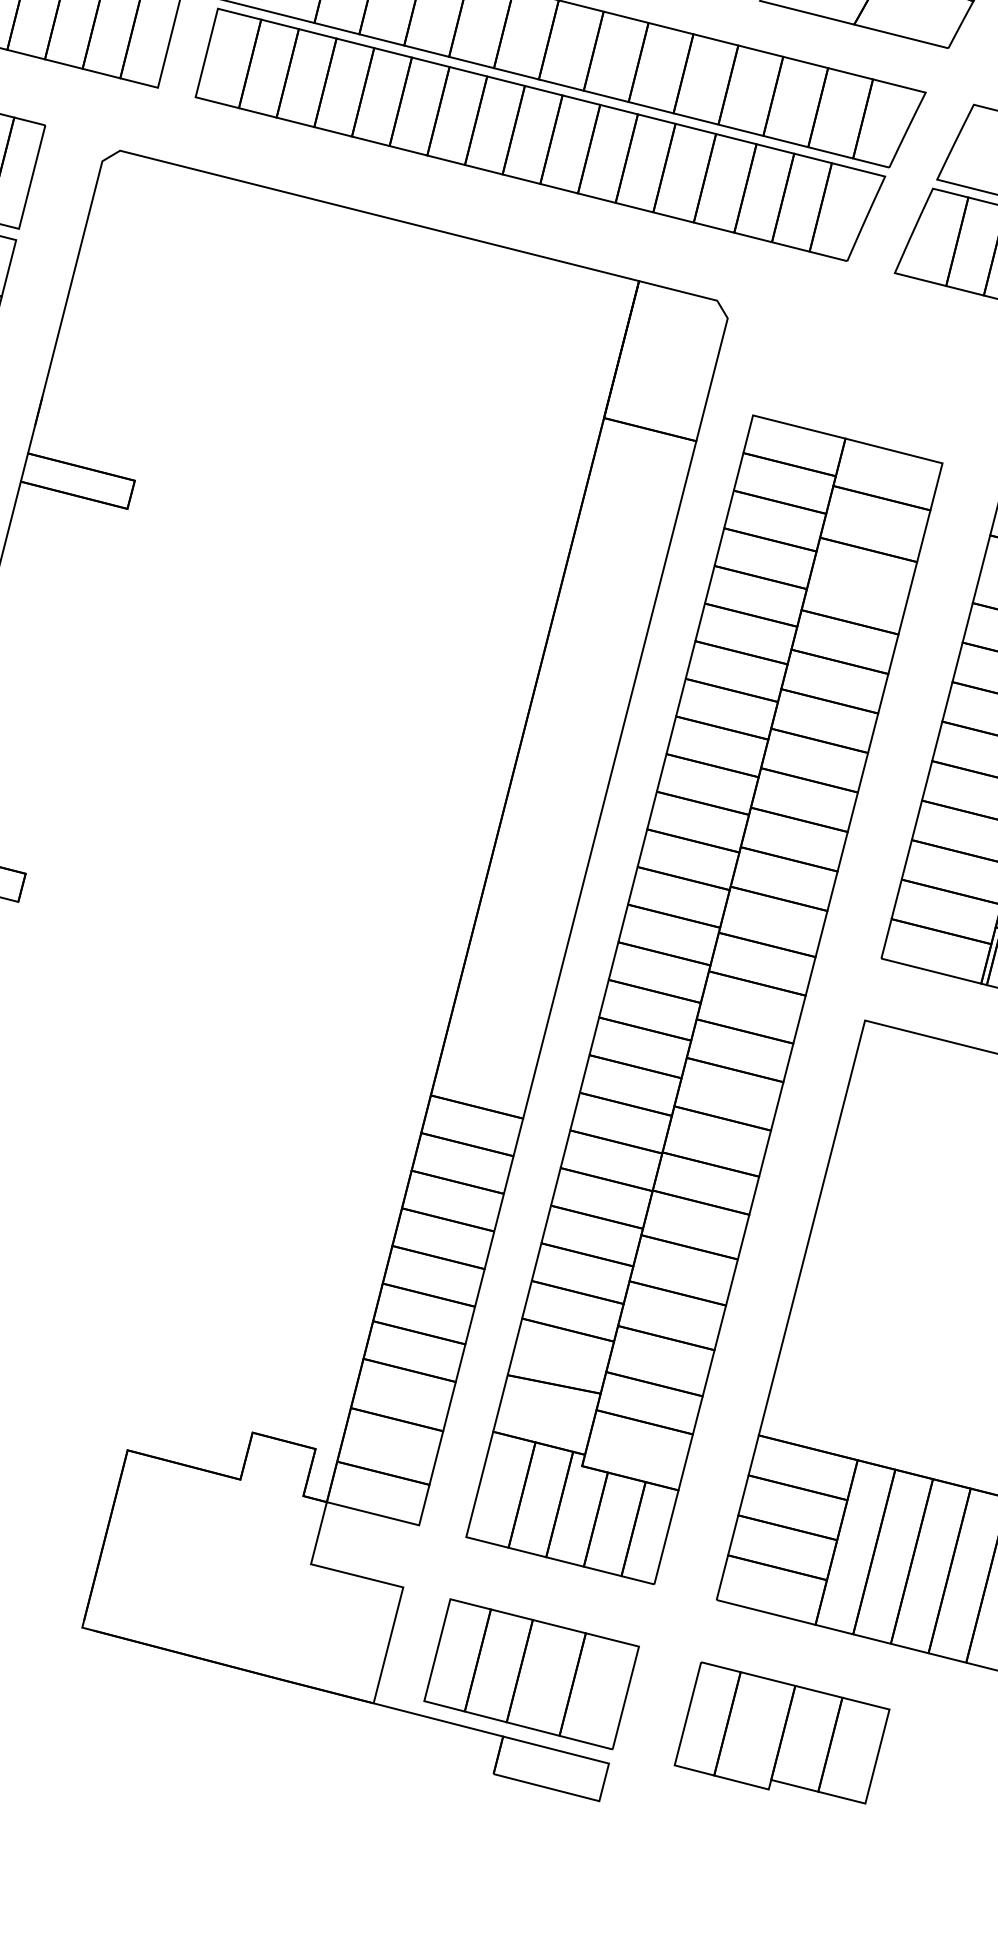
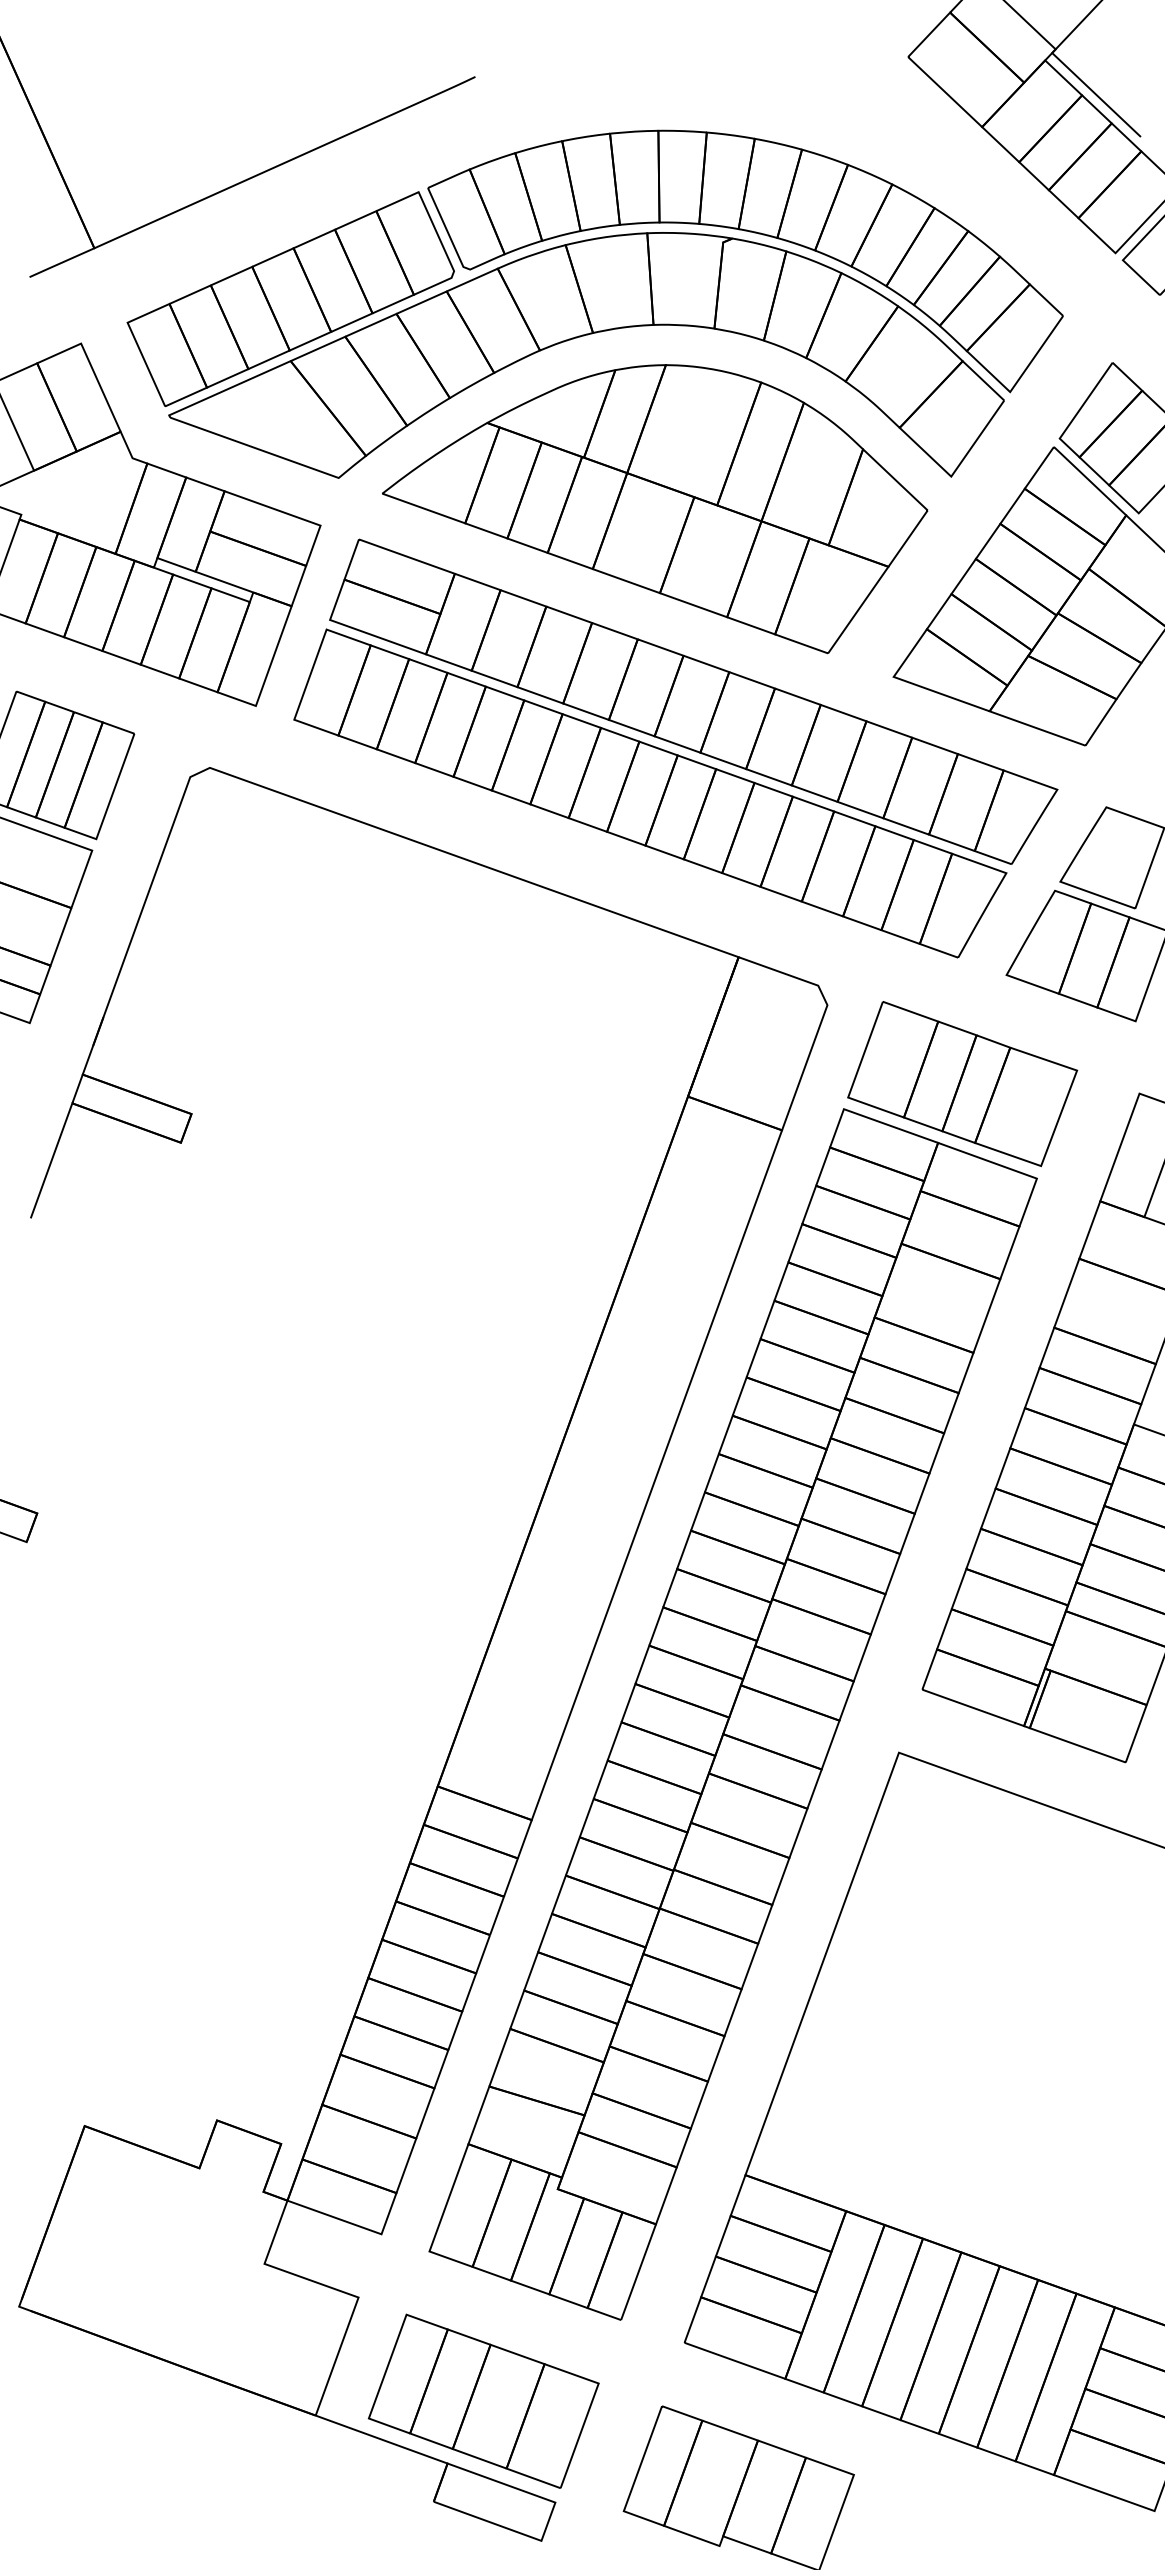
part: (863, 381) -> (962, 1084), added

